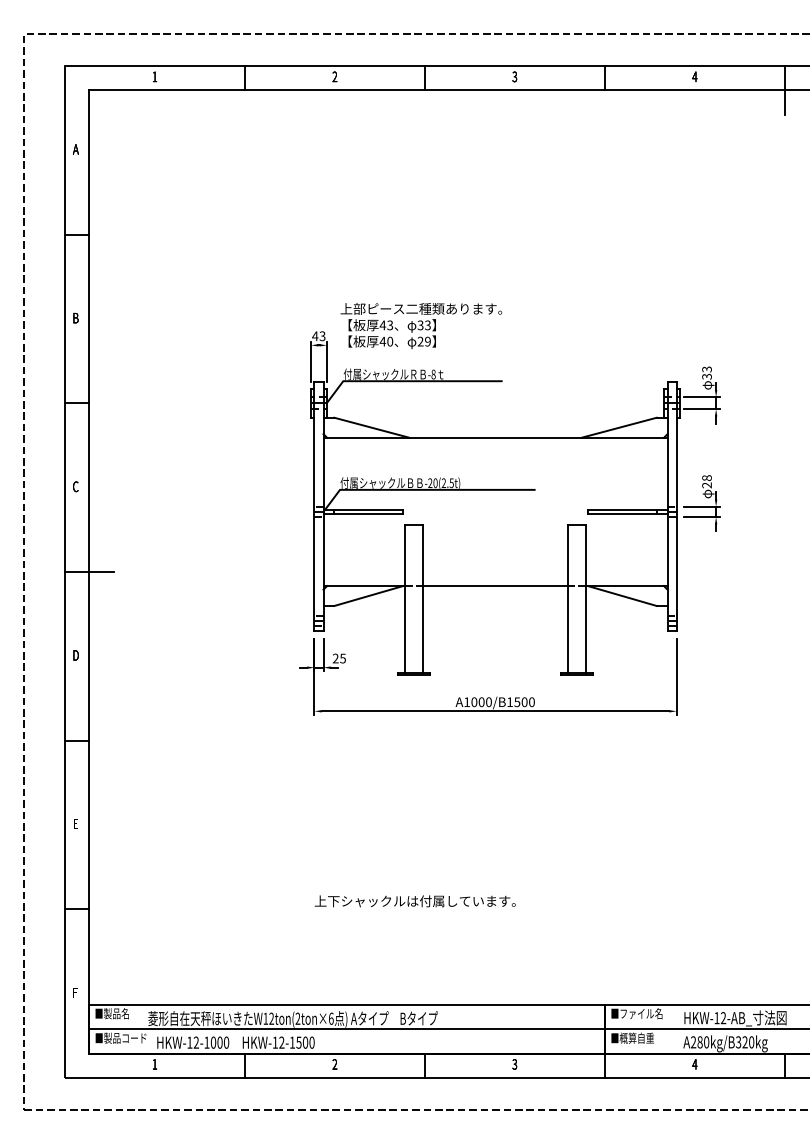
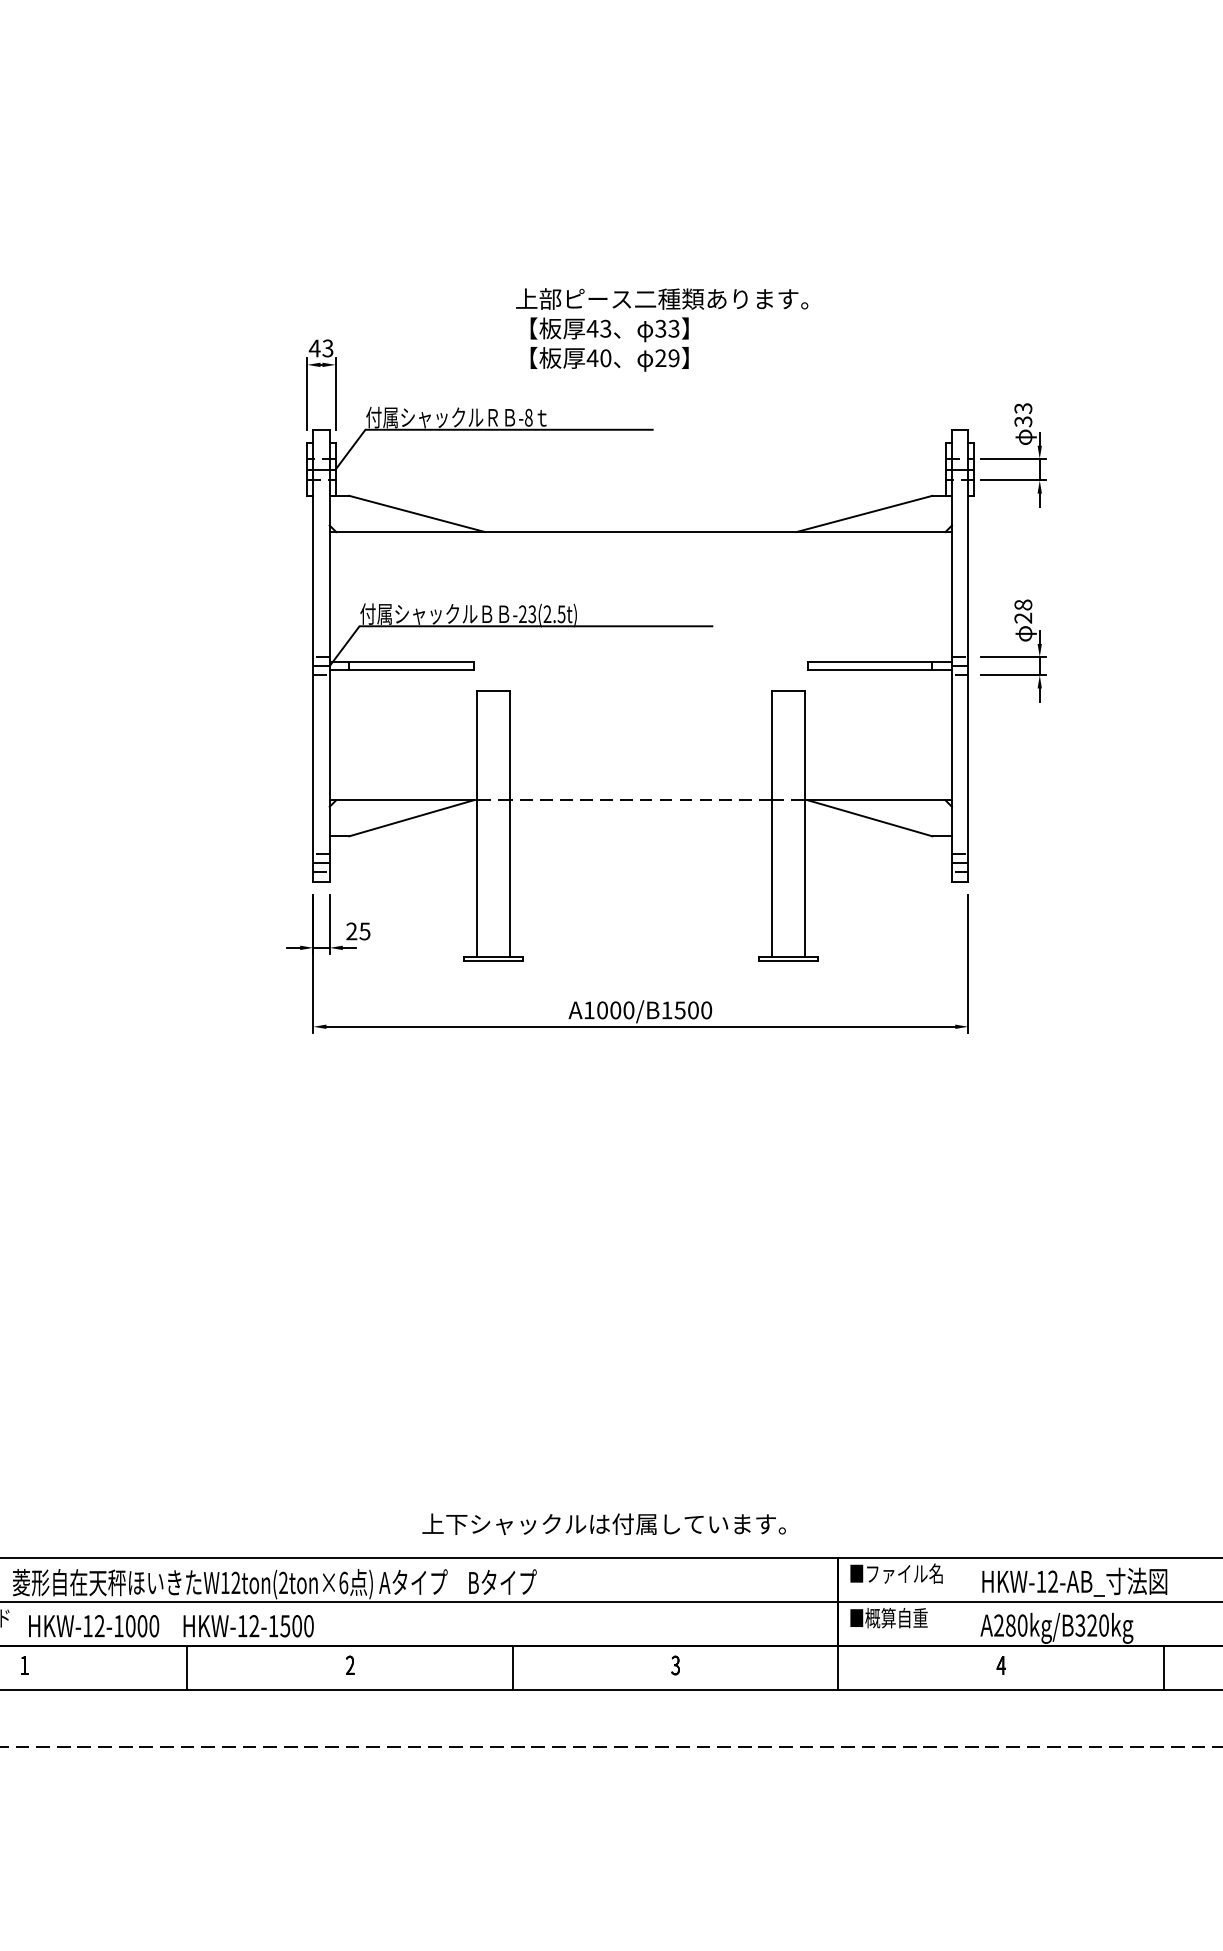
text: (421, 325) -> (662, 328), moved
text: (435, 482) -> (532, 612), -20(2.5t) -> -23(2.5t)
line: (495, 586) -> (640, 801), solid -> dashed
text: (414, 901) -> (602, 1524), moved

